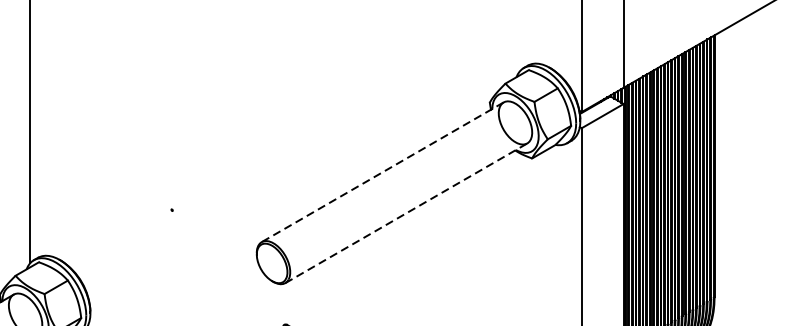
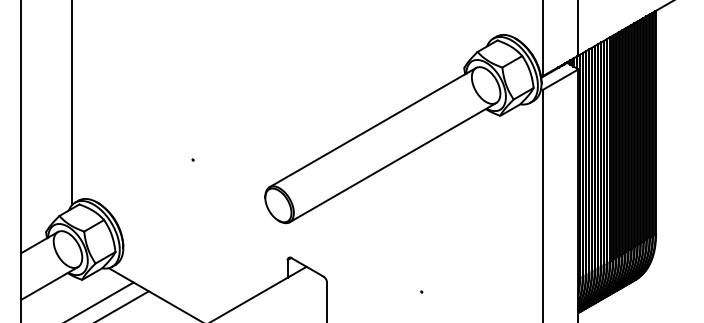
line: (382, 172) -> (372, 127), dashed -> solid
line: (406, 213) -> (393, 162), dashed -> solid

